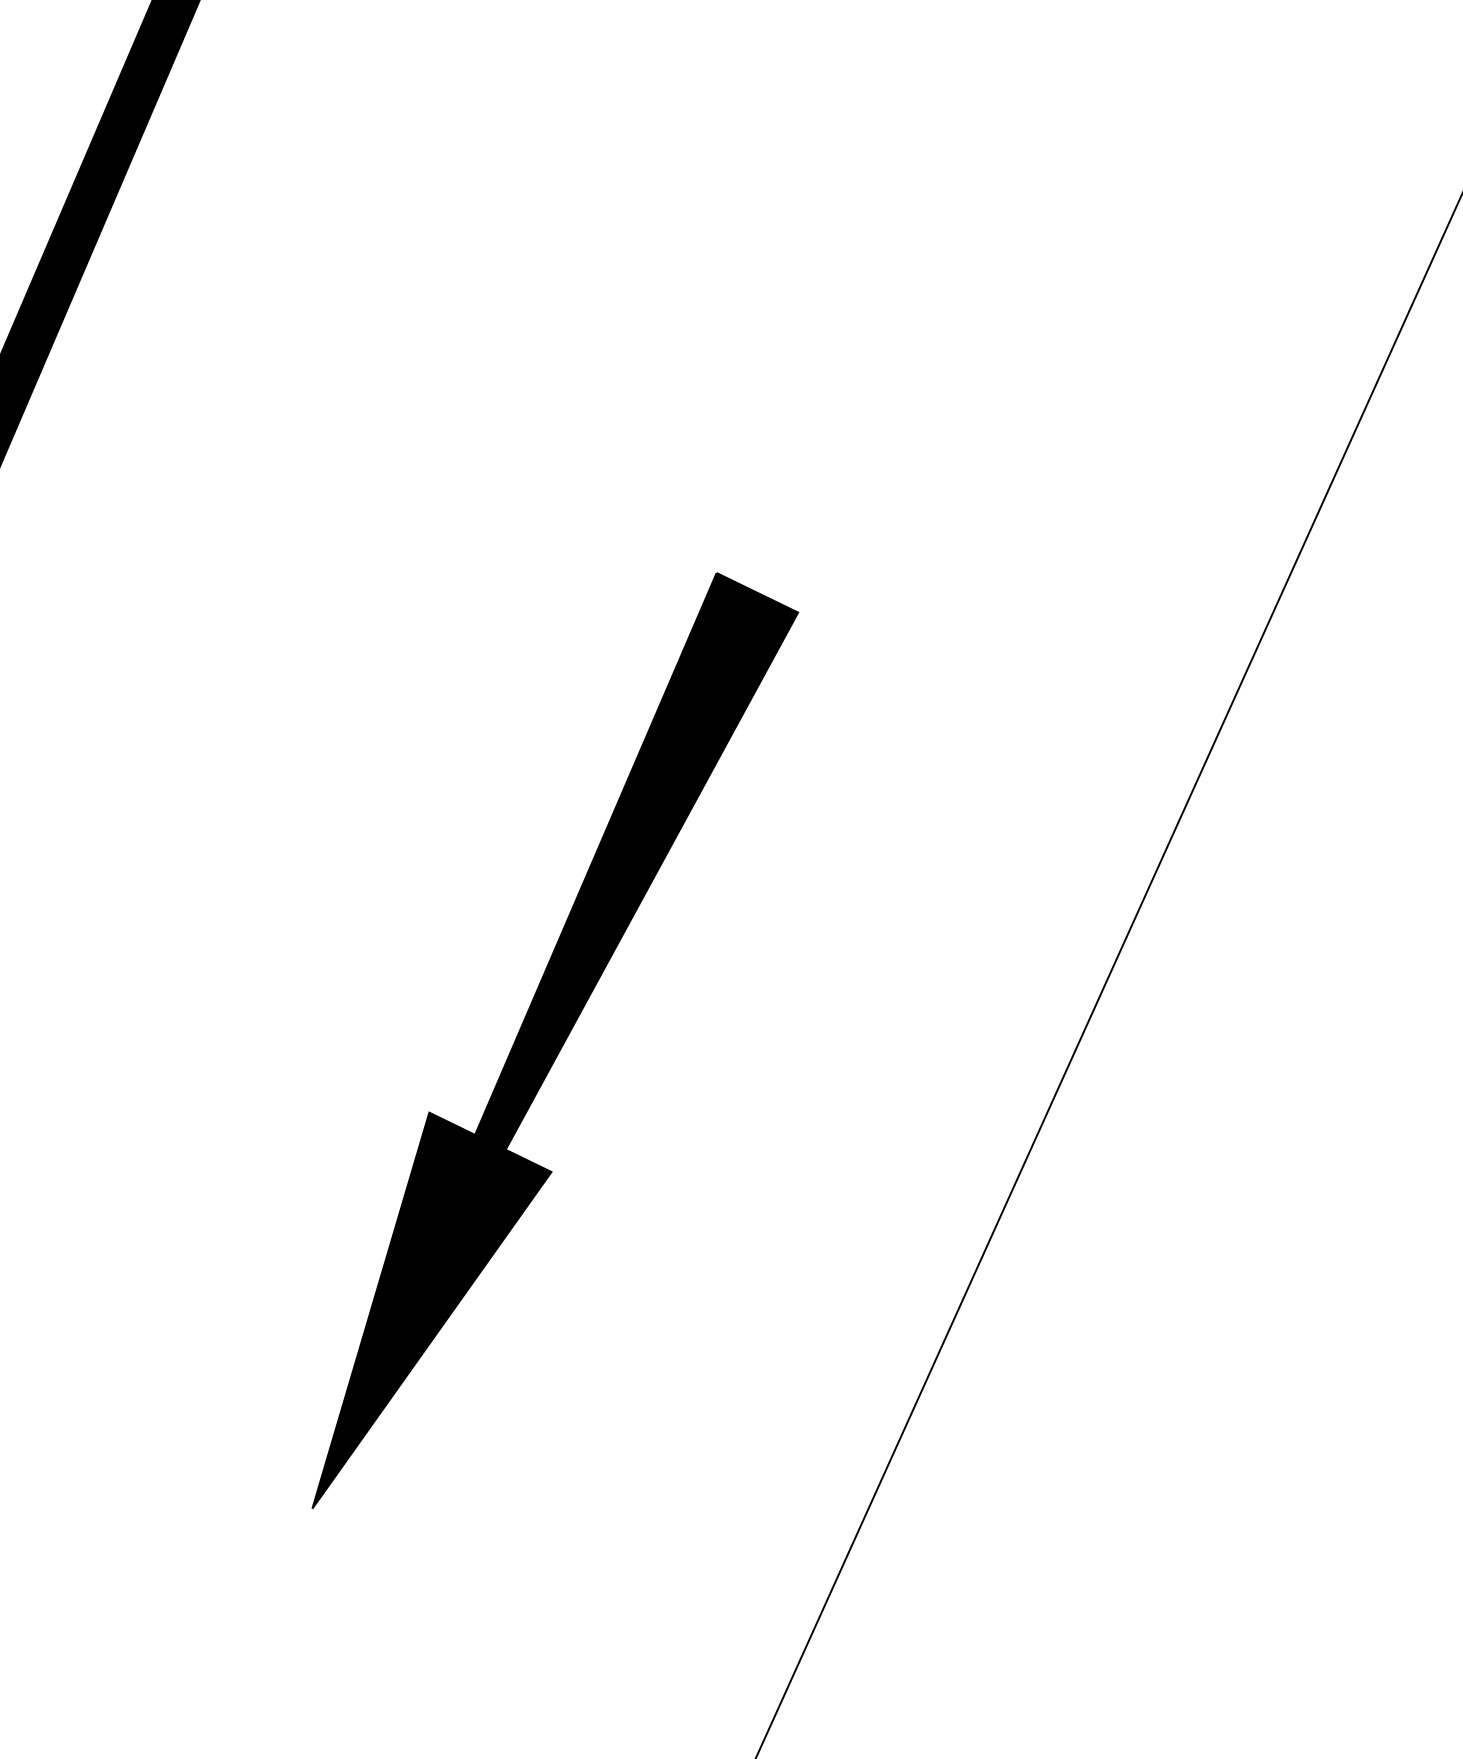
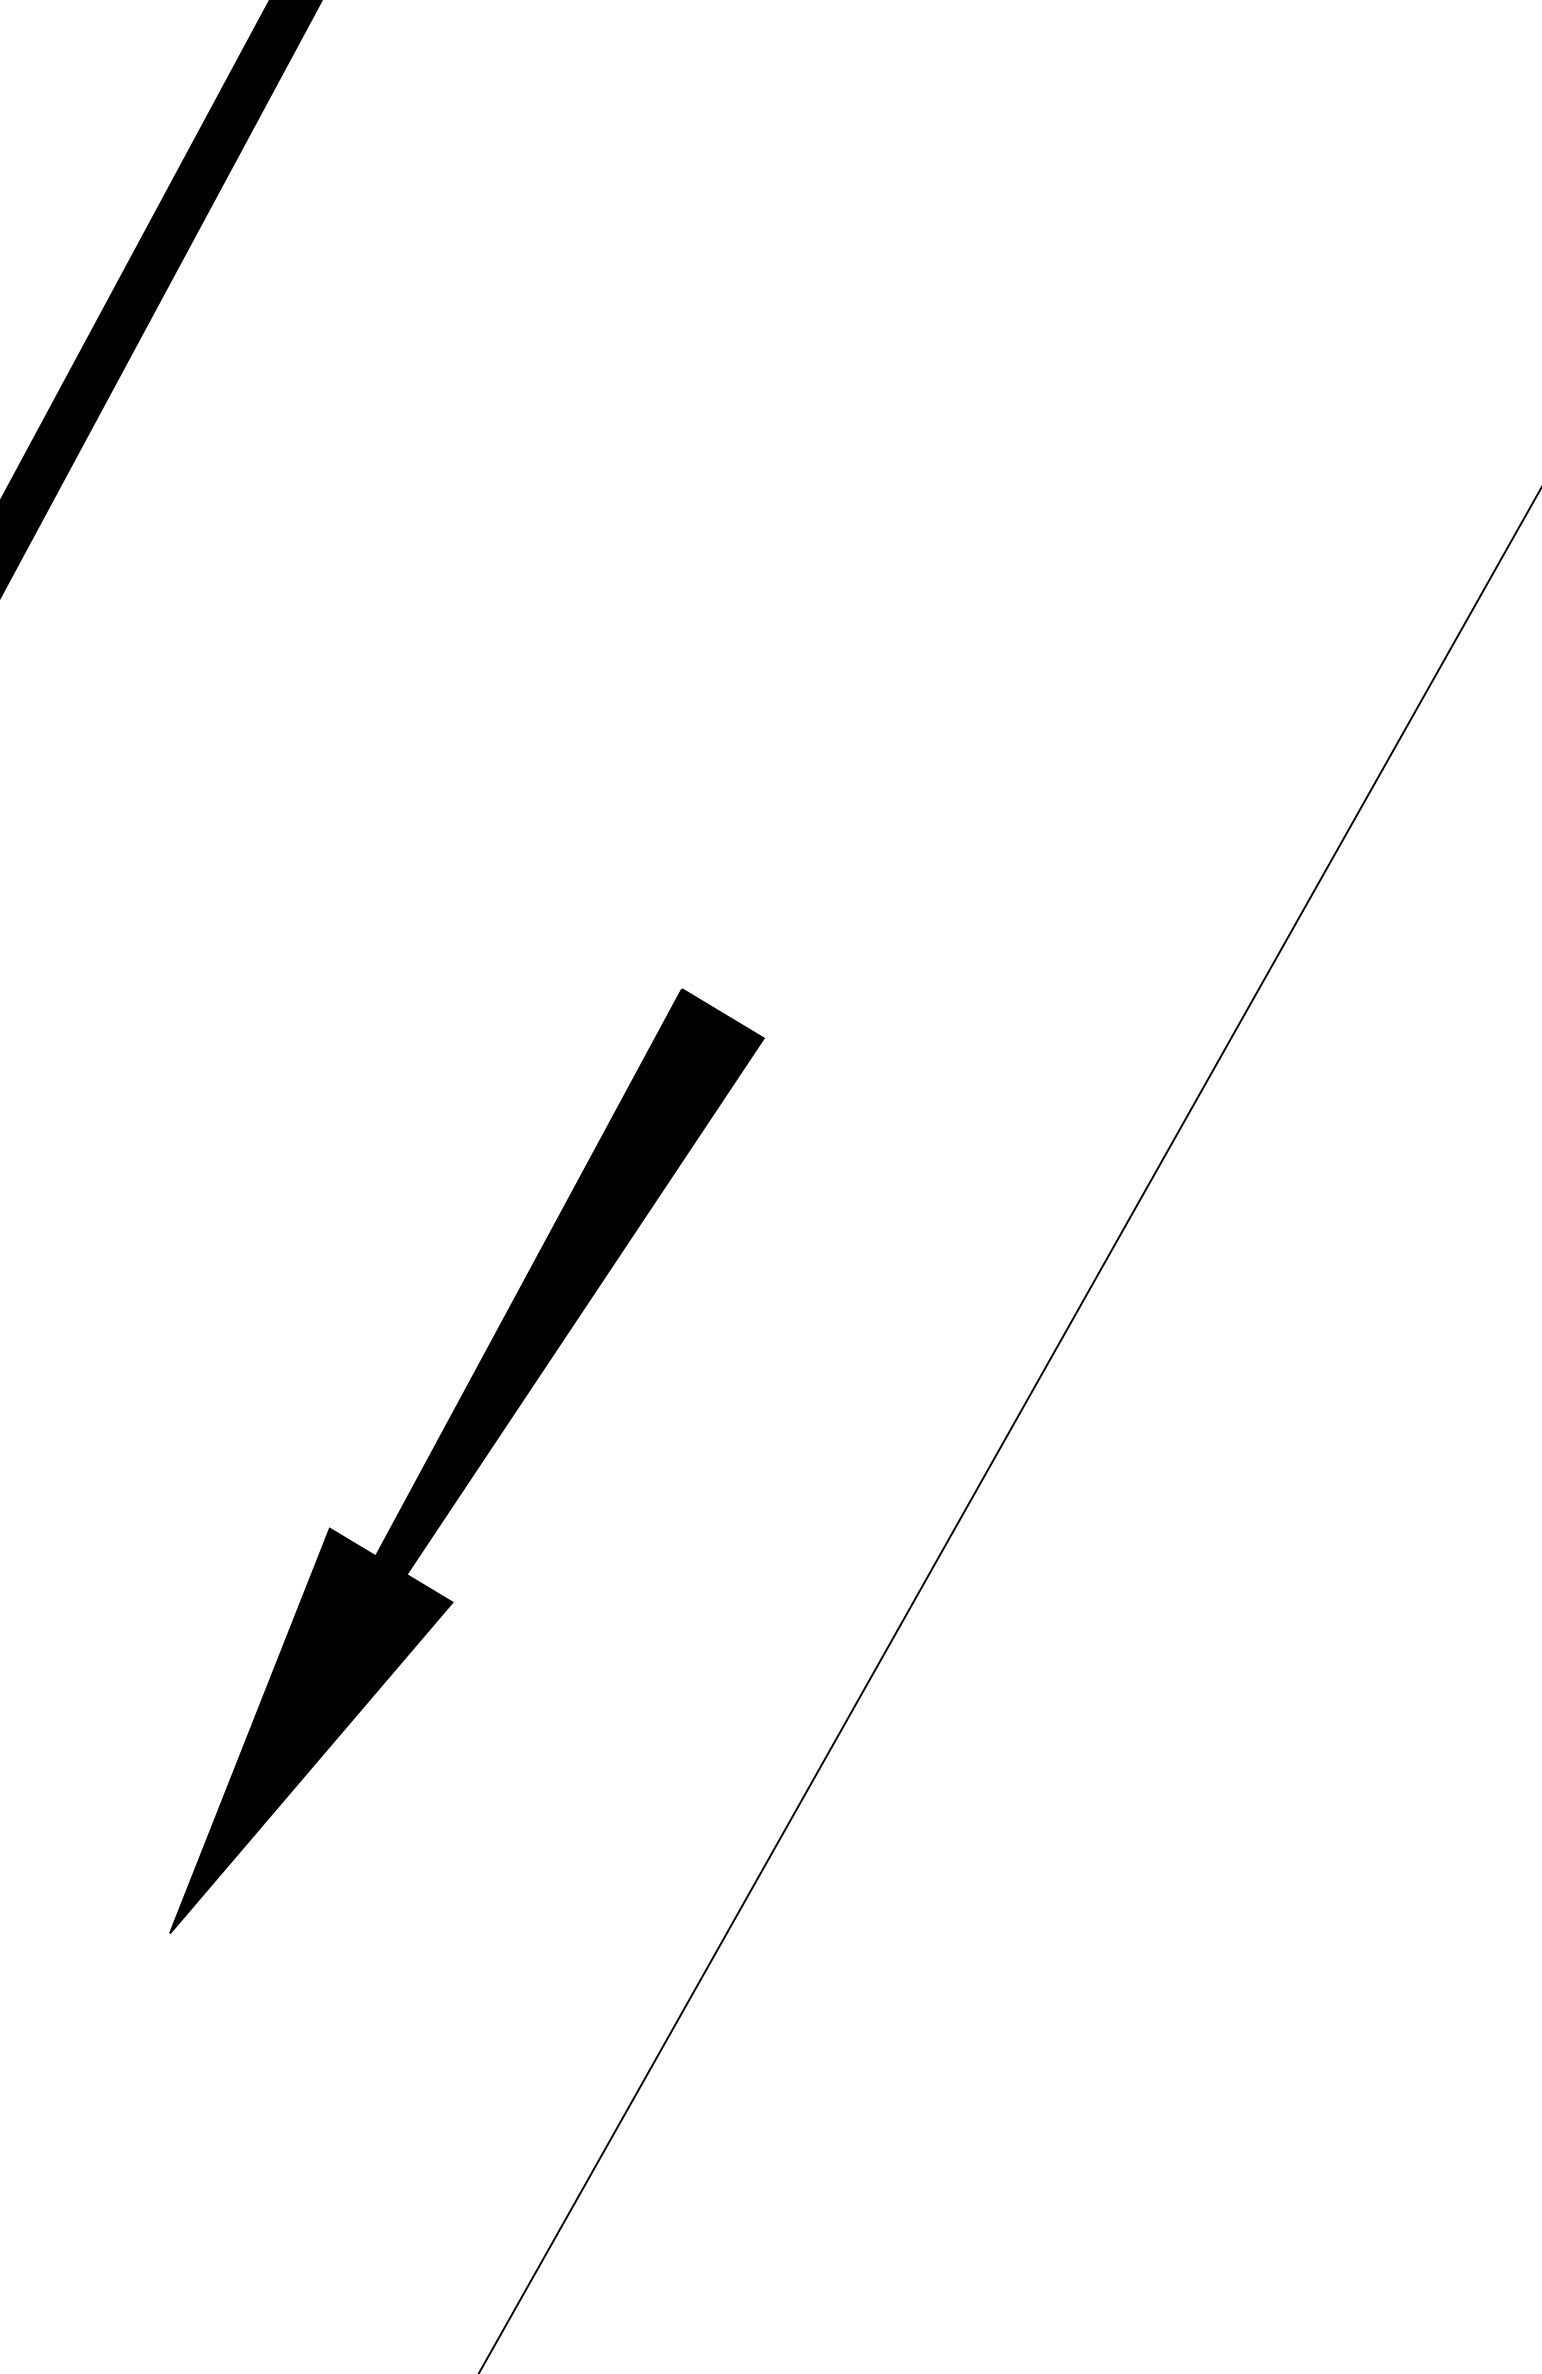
part: (552, 1036) -> (466, 1460), moved

